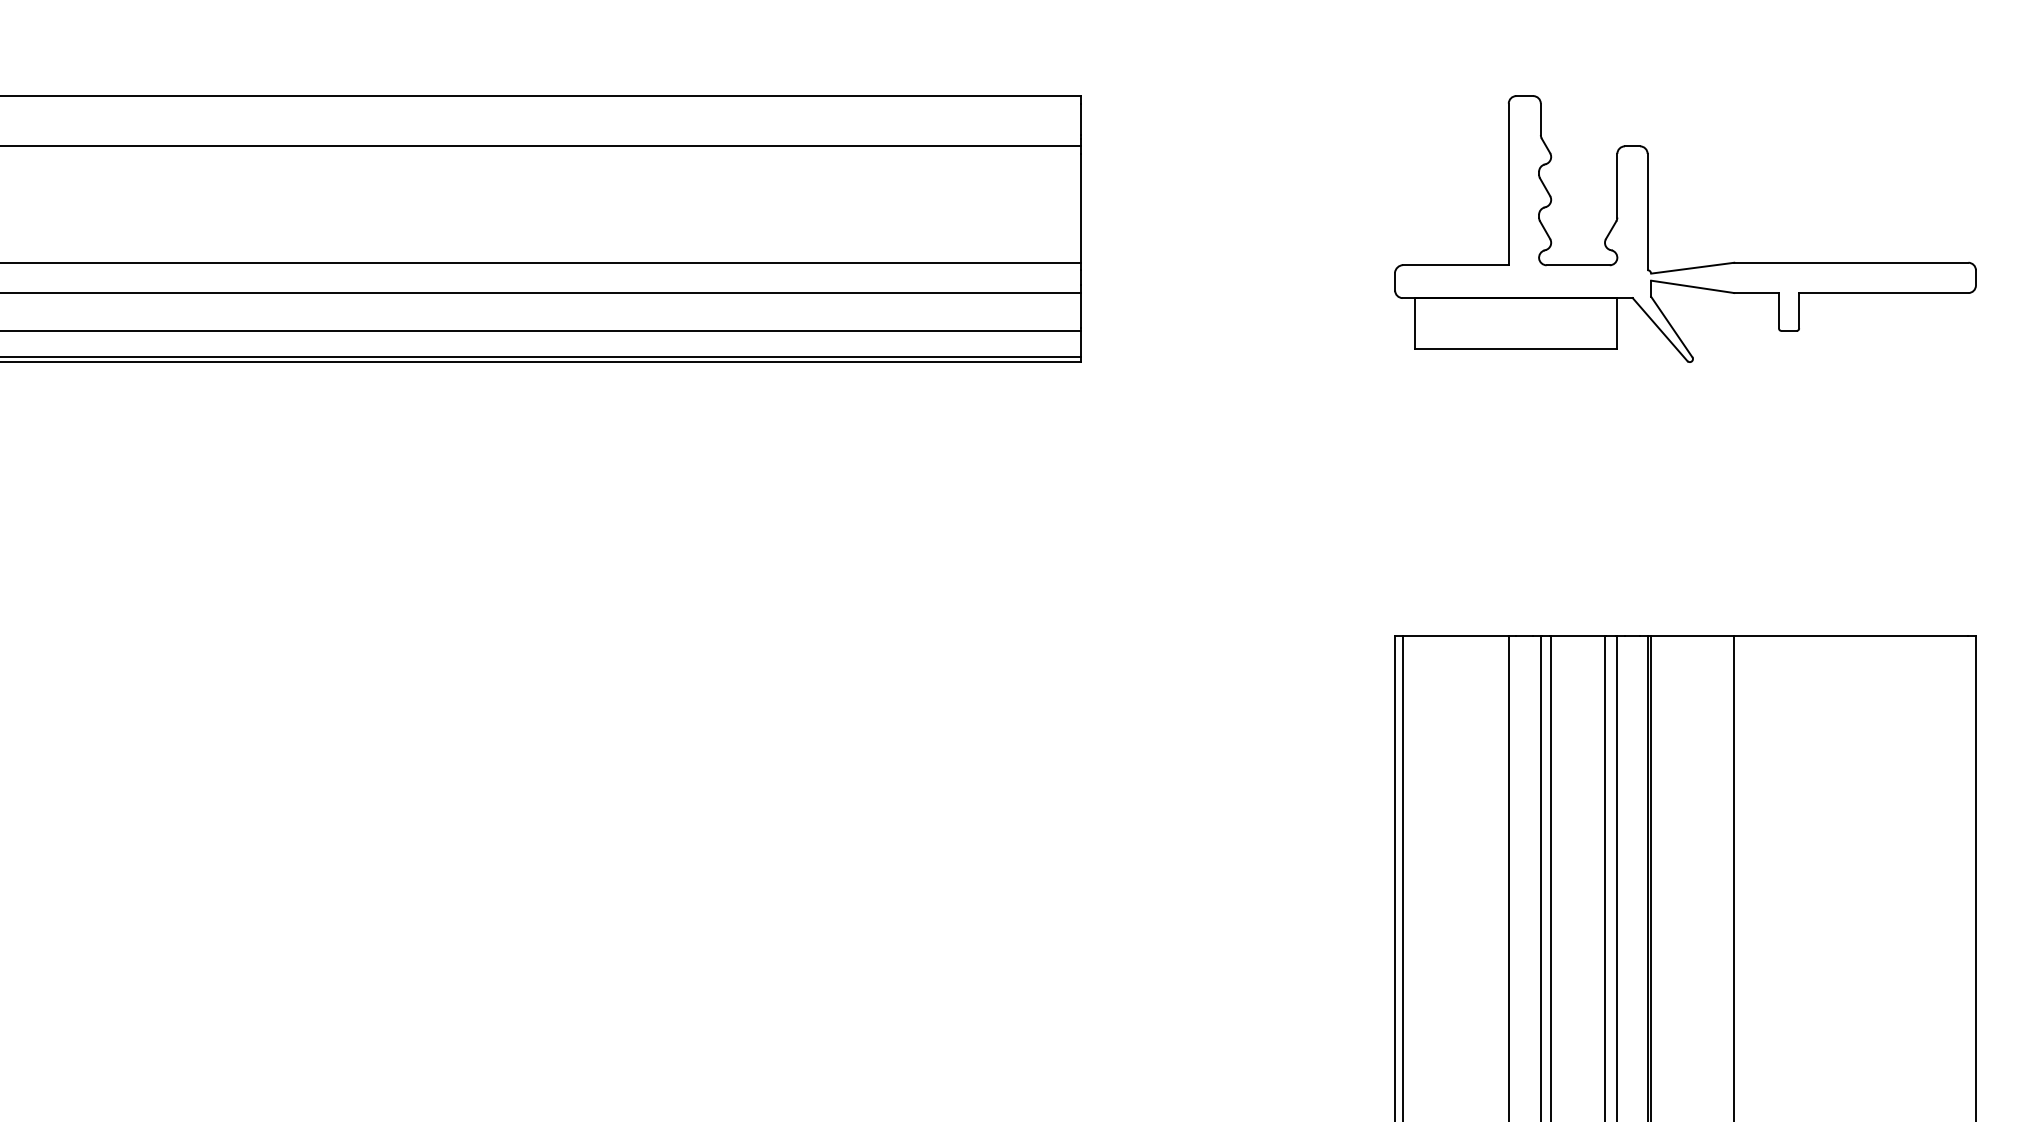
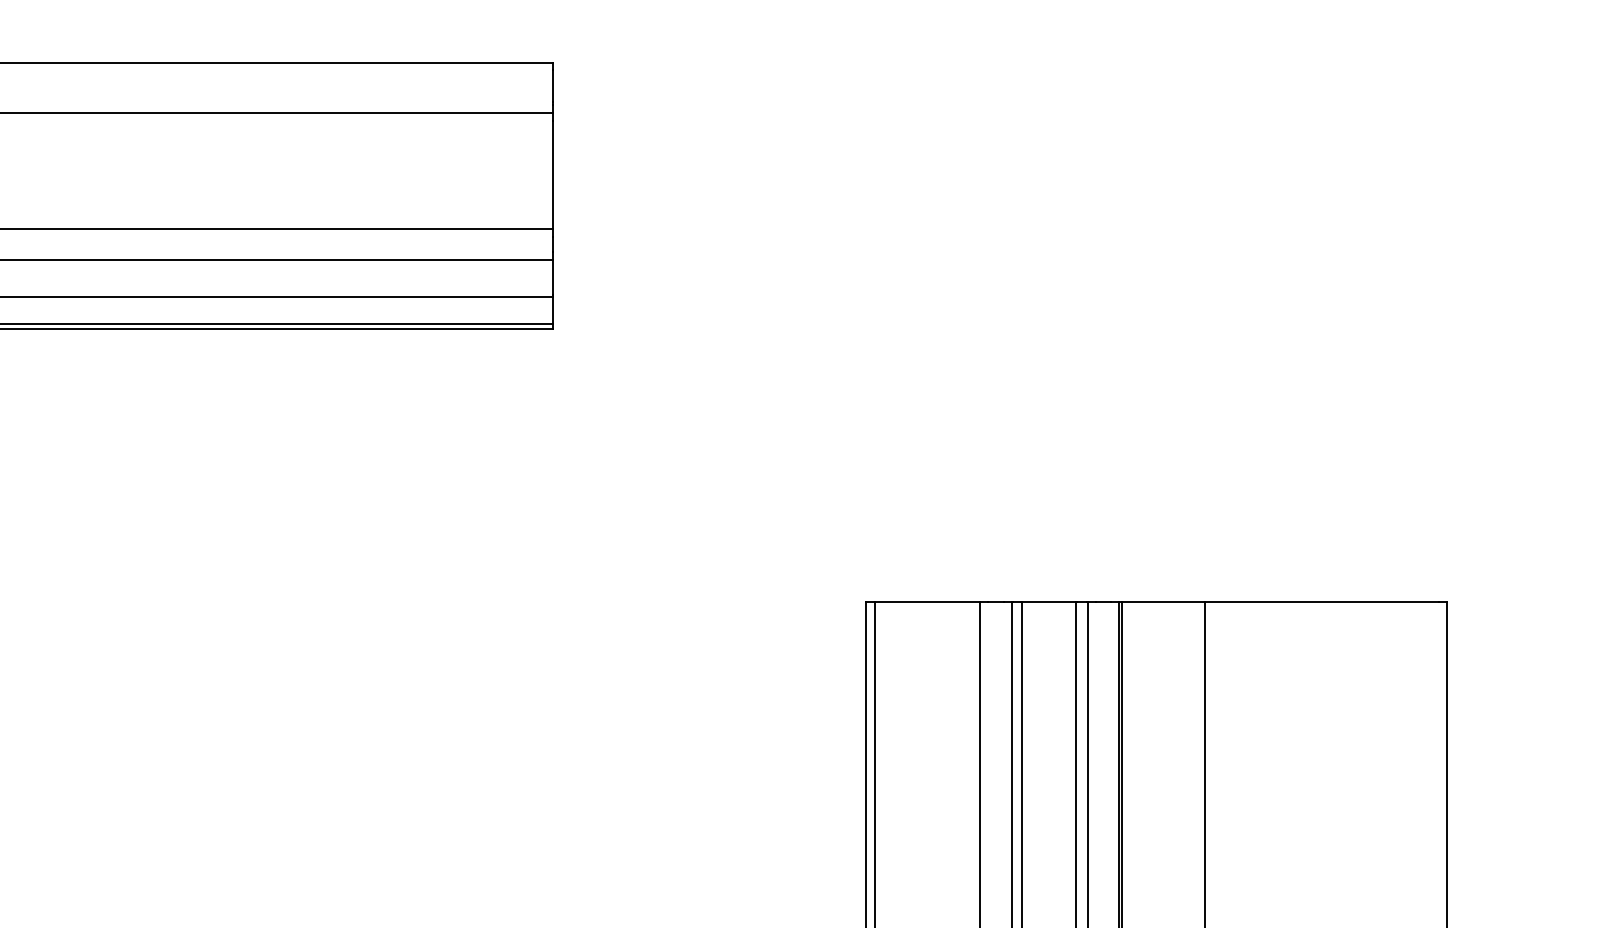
part: (1648, 228) -> (1119, 195), removed

